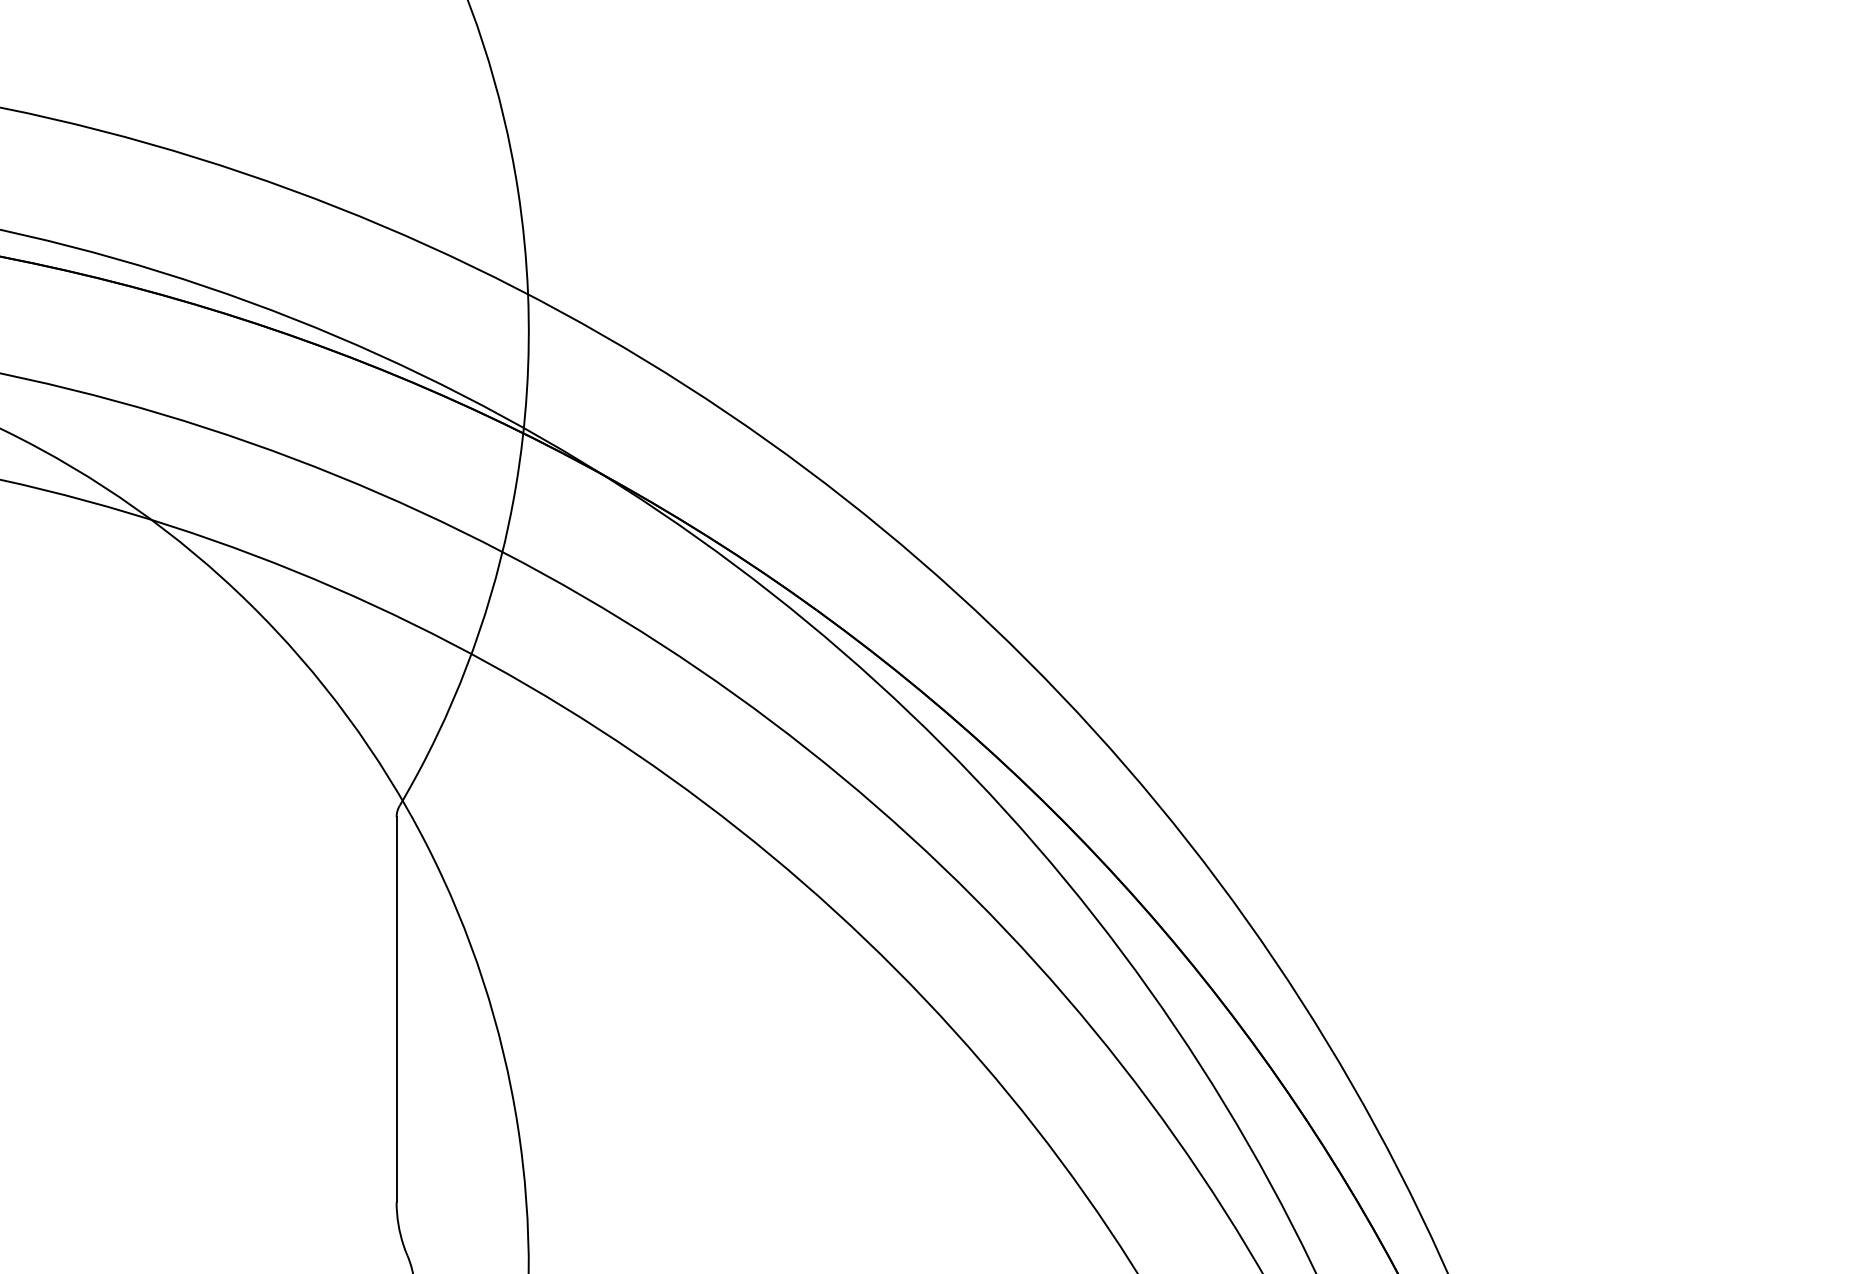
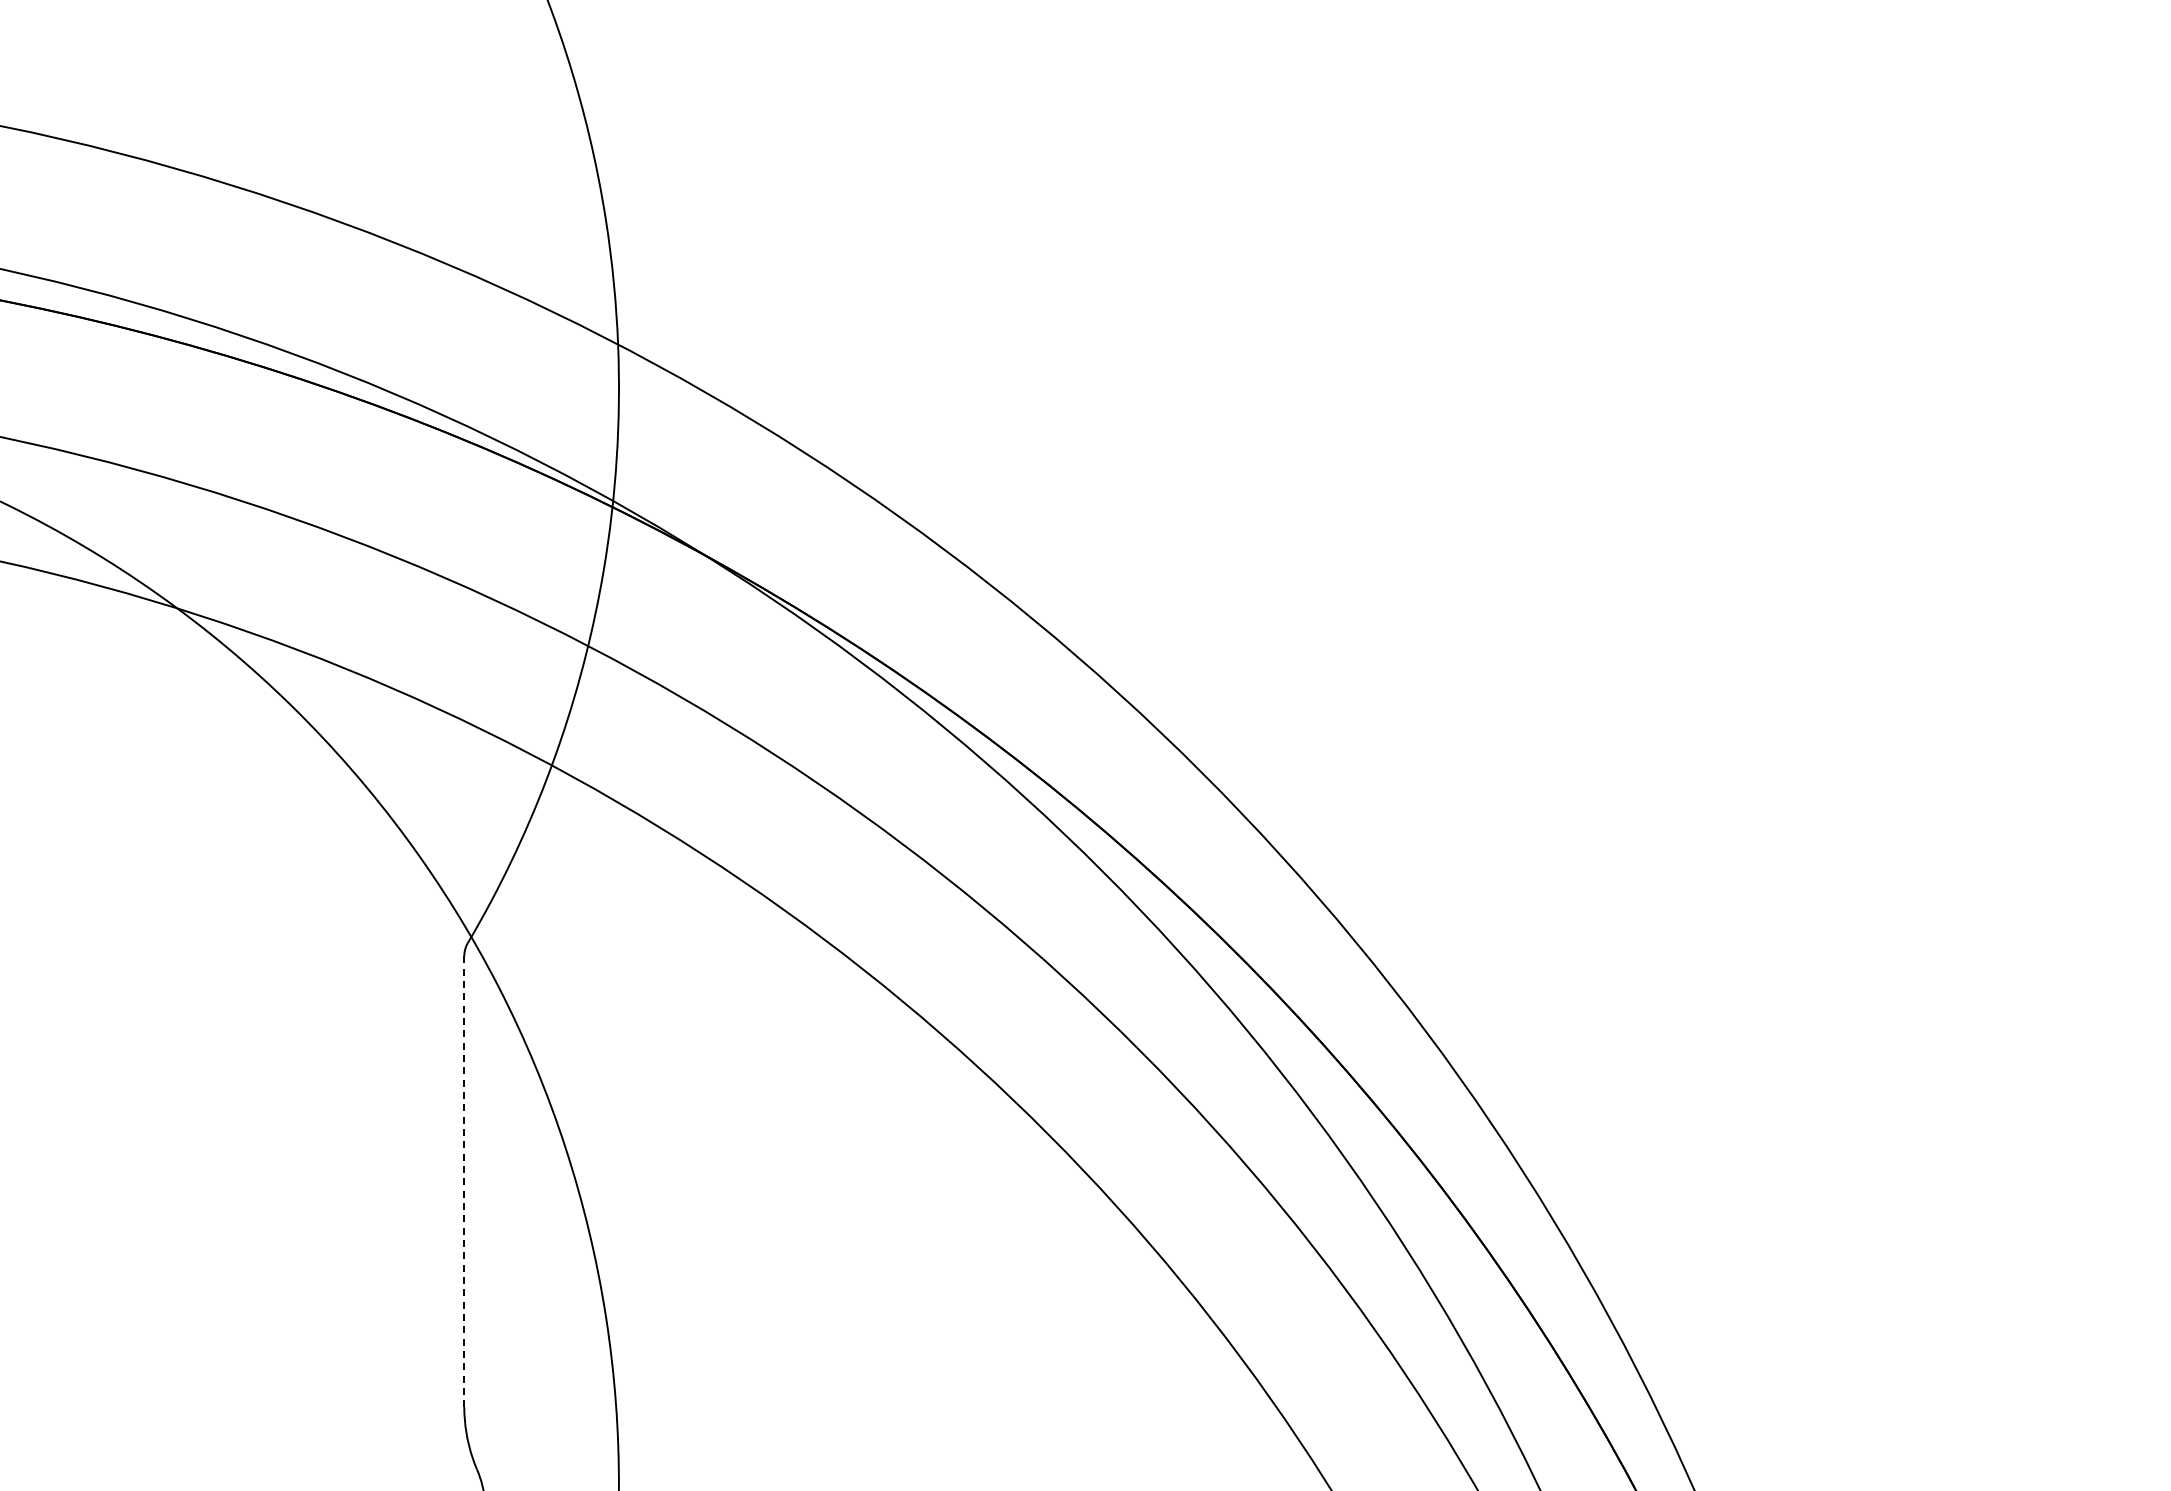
line: (396, 1010) -> (464, 1182), solid -> dashed

